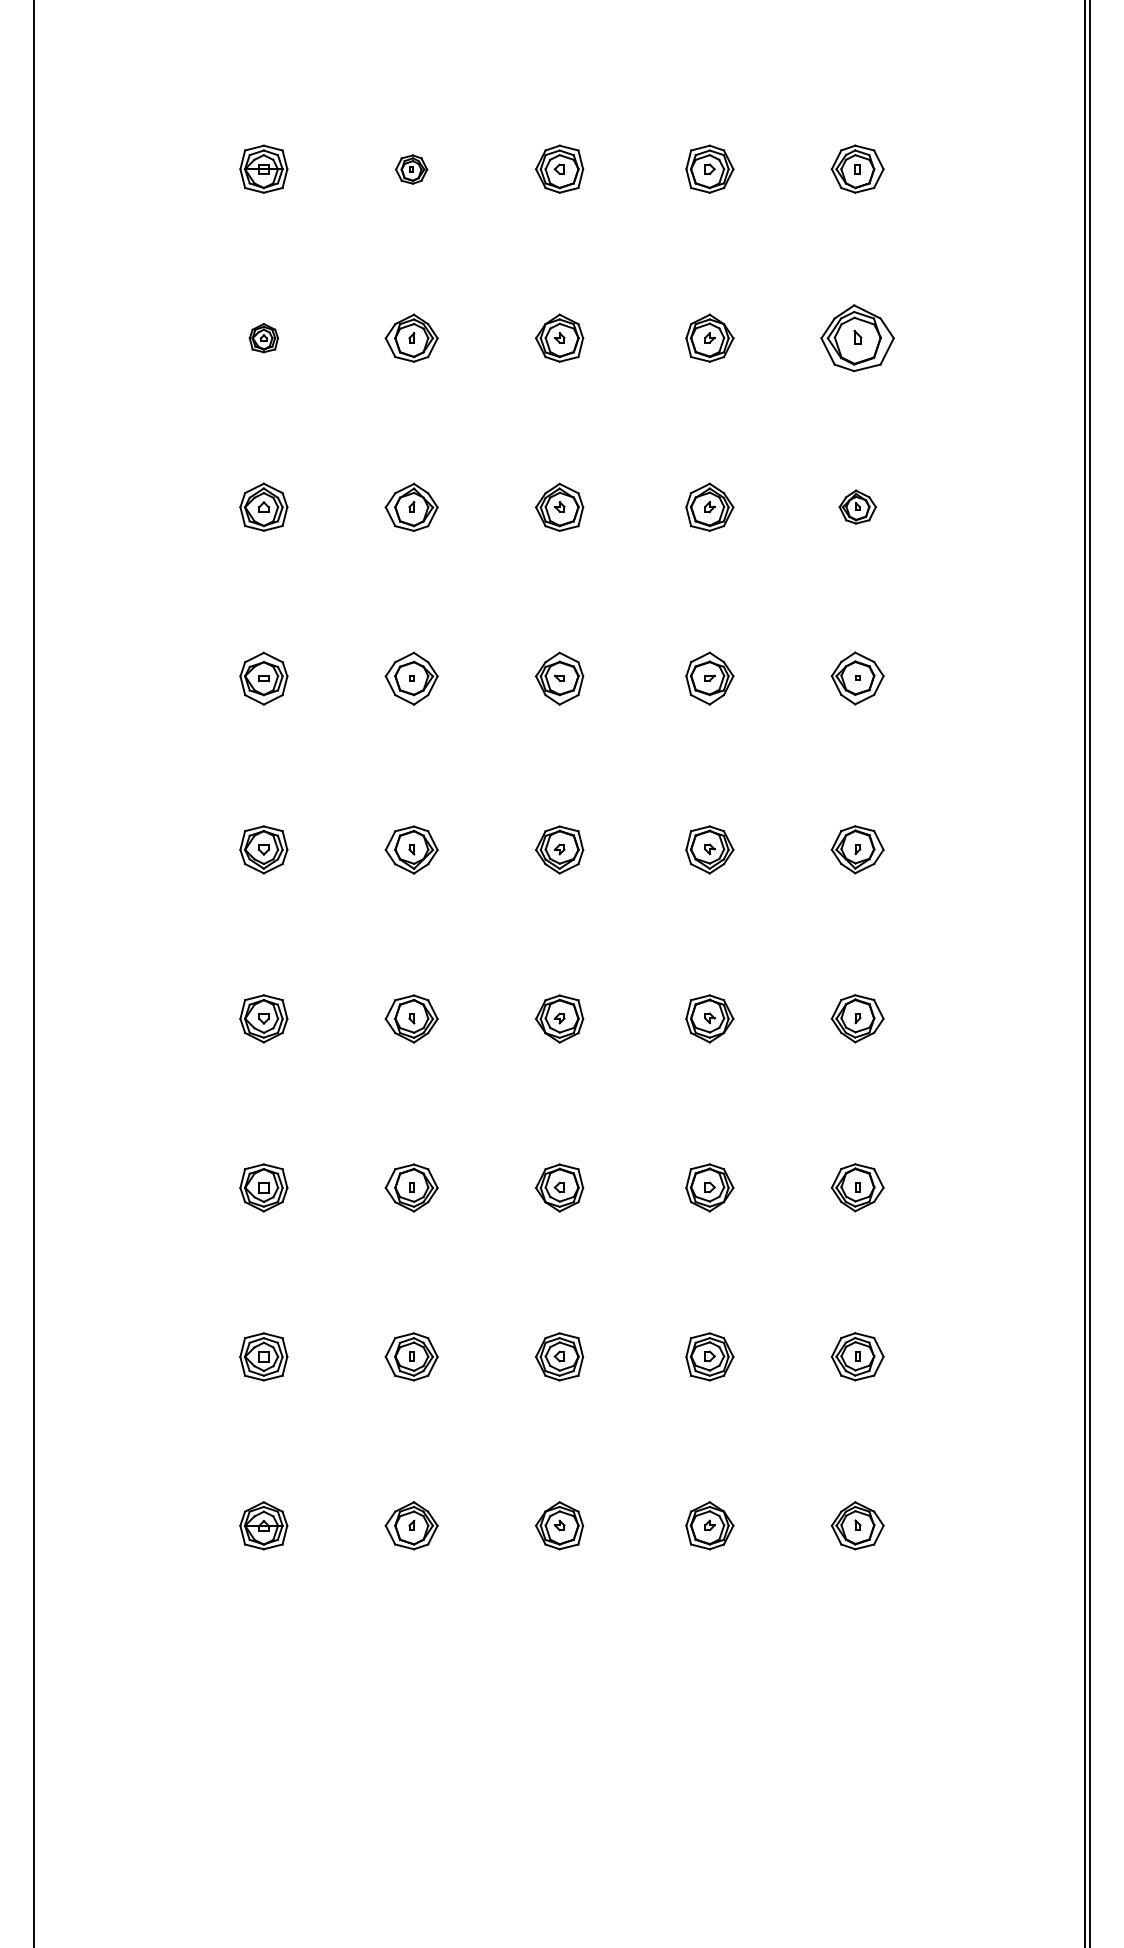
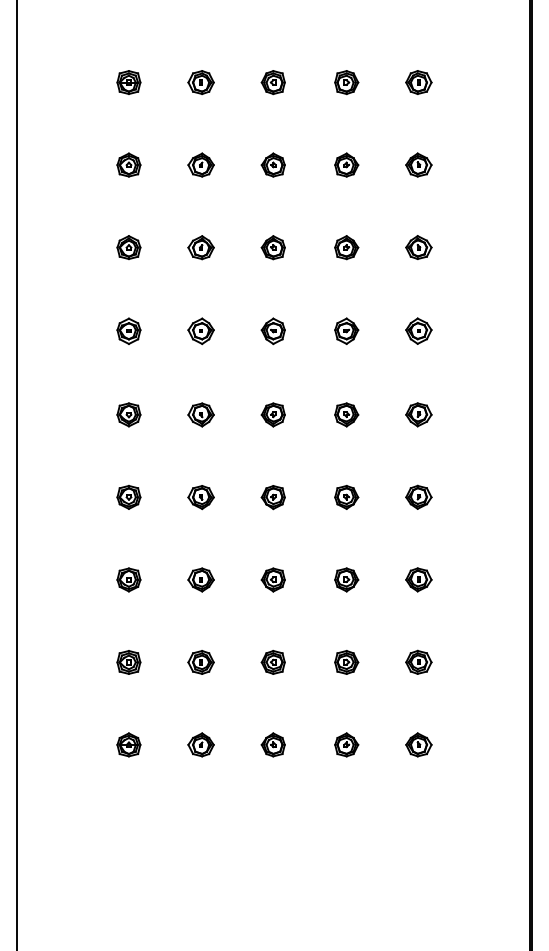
part: (410, 169) -> (200, 82), size x1.67
part: (262, 337) -> (128, 164), size x1.67
part: (856, 337) -> (418, 164), size x0.71
part: (856, 507) -> (418, 247), size x1.43

